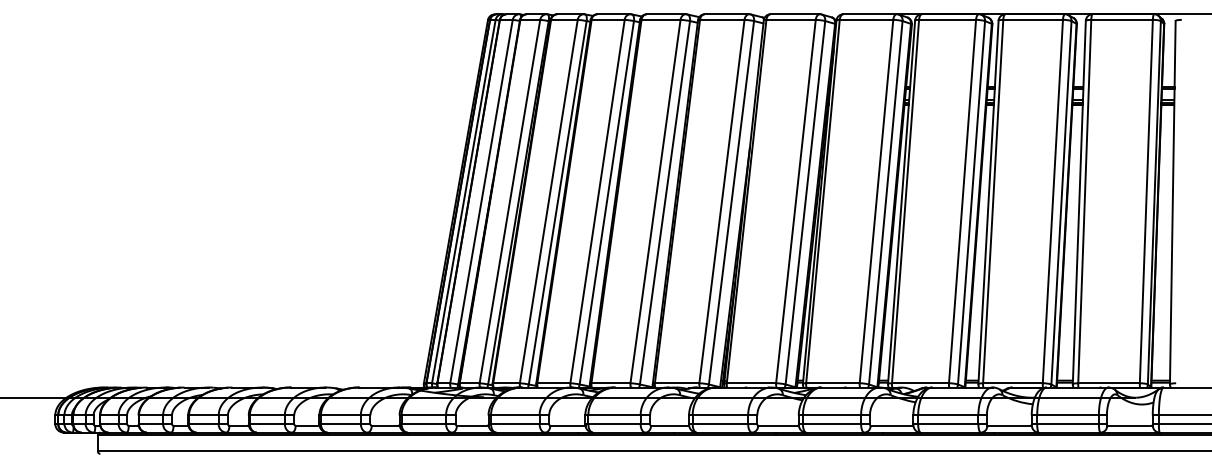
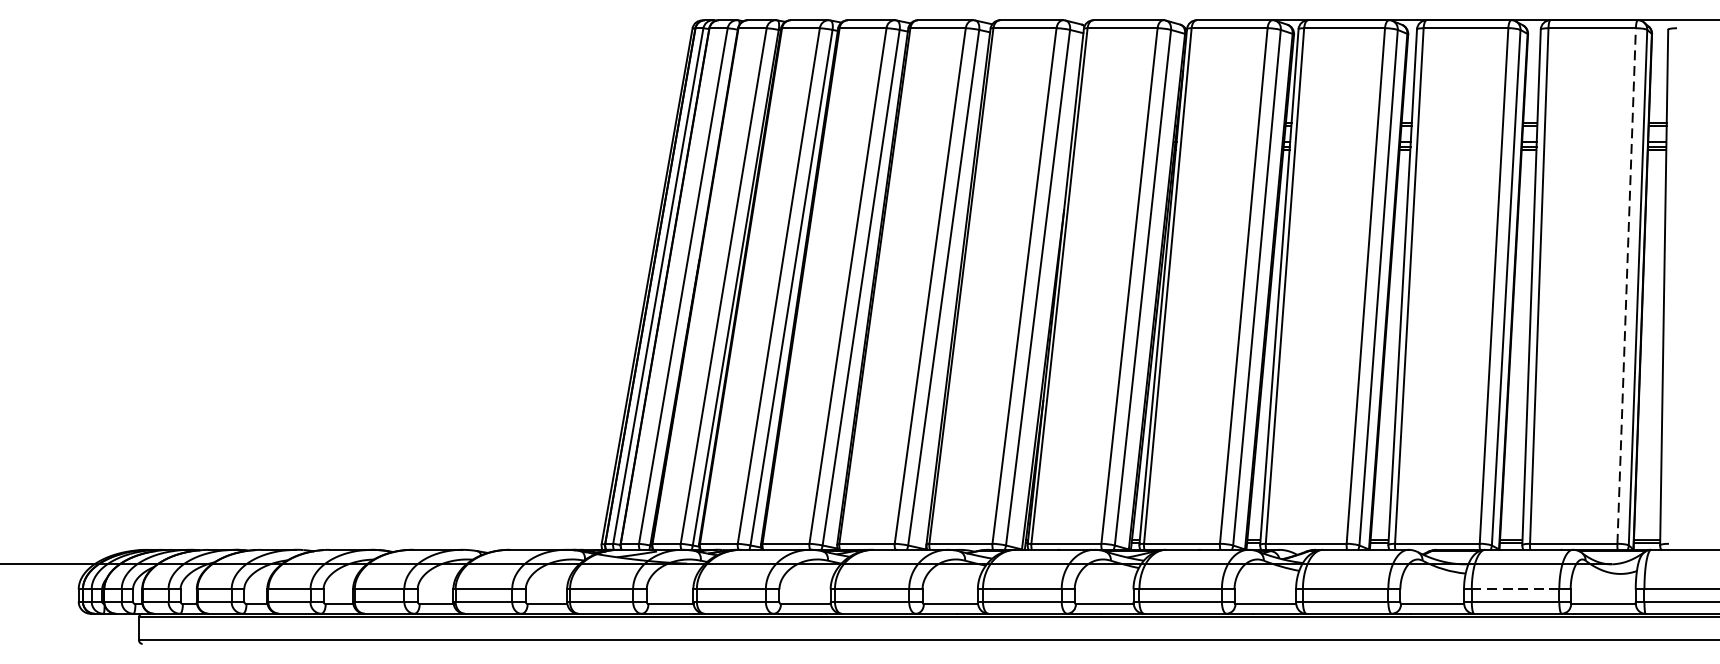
line: (1146, 201) -> (1626, 285), solid -> dashed
line: (1068, 415) -> (1516, 589), solid -> dashed

